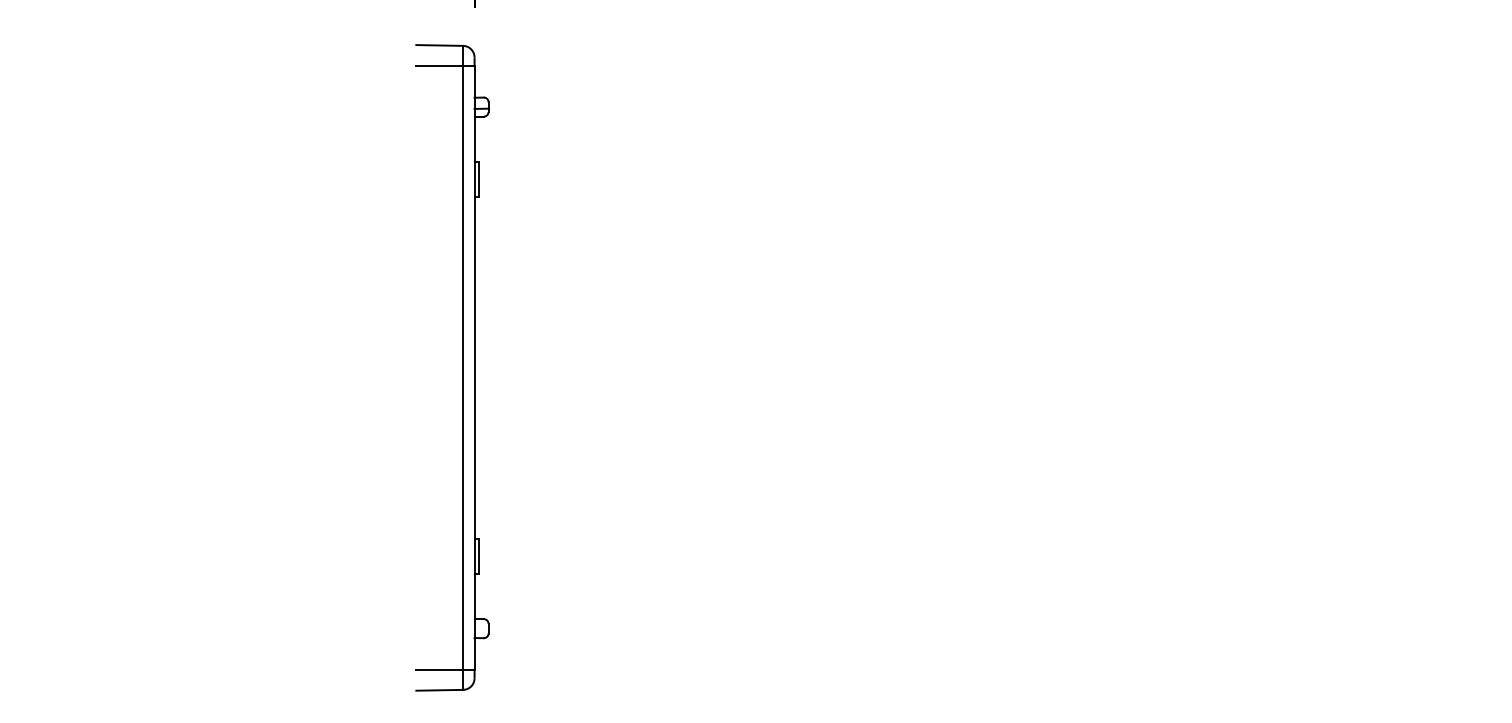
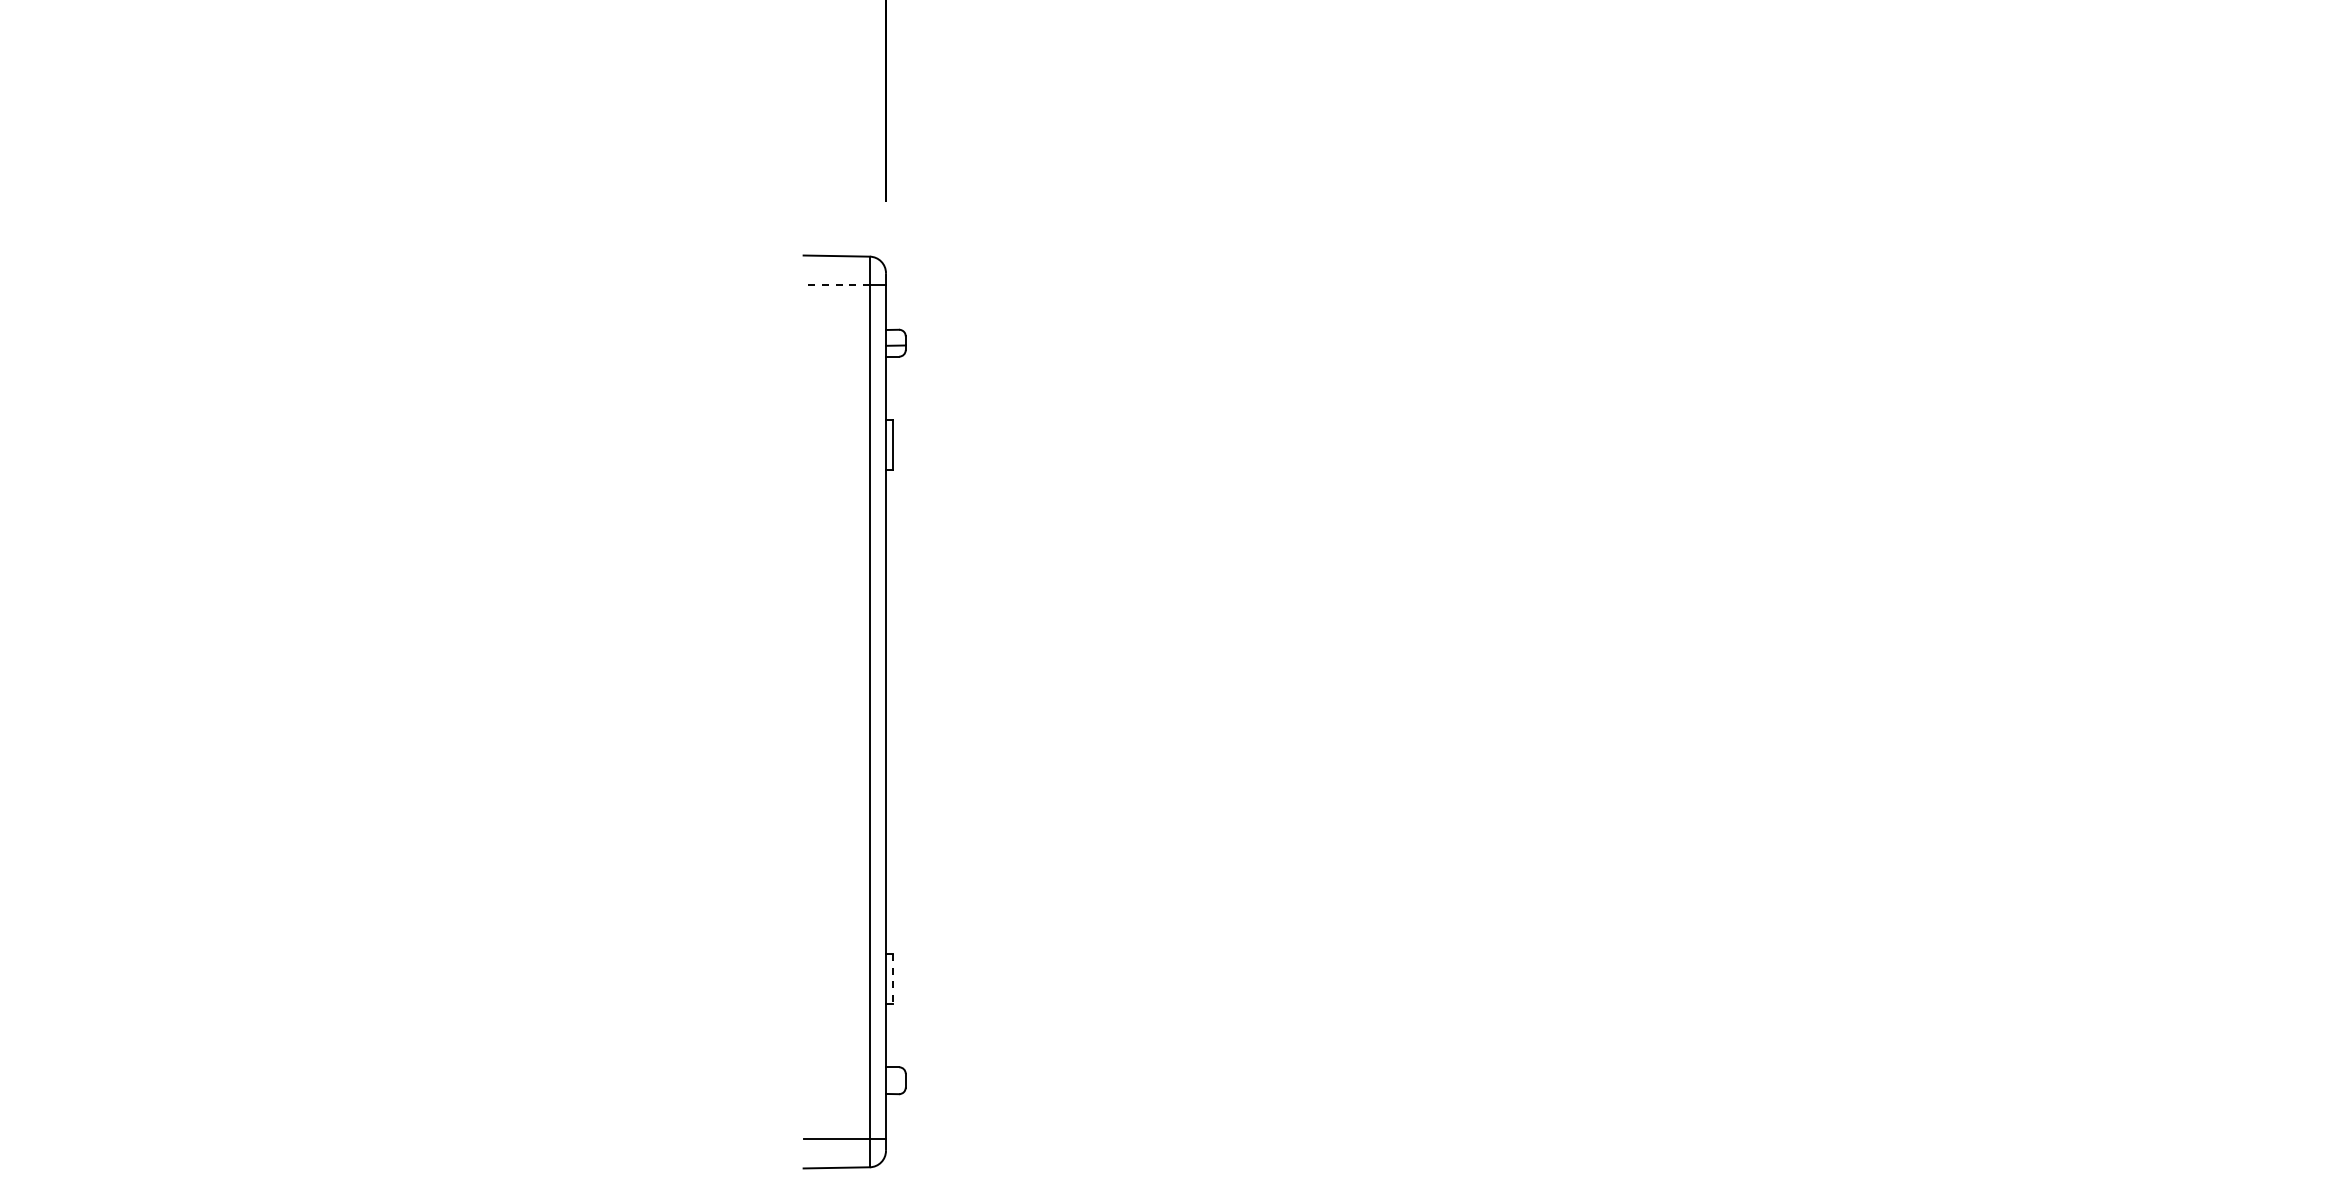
line: (439, 66) -> (836, 285), solid -> dashed
line: (479, 556) -> (892, 978), solid -> dashed

